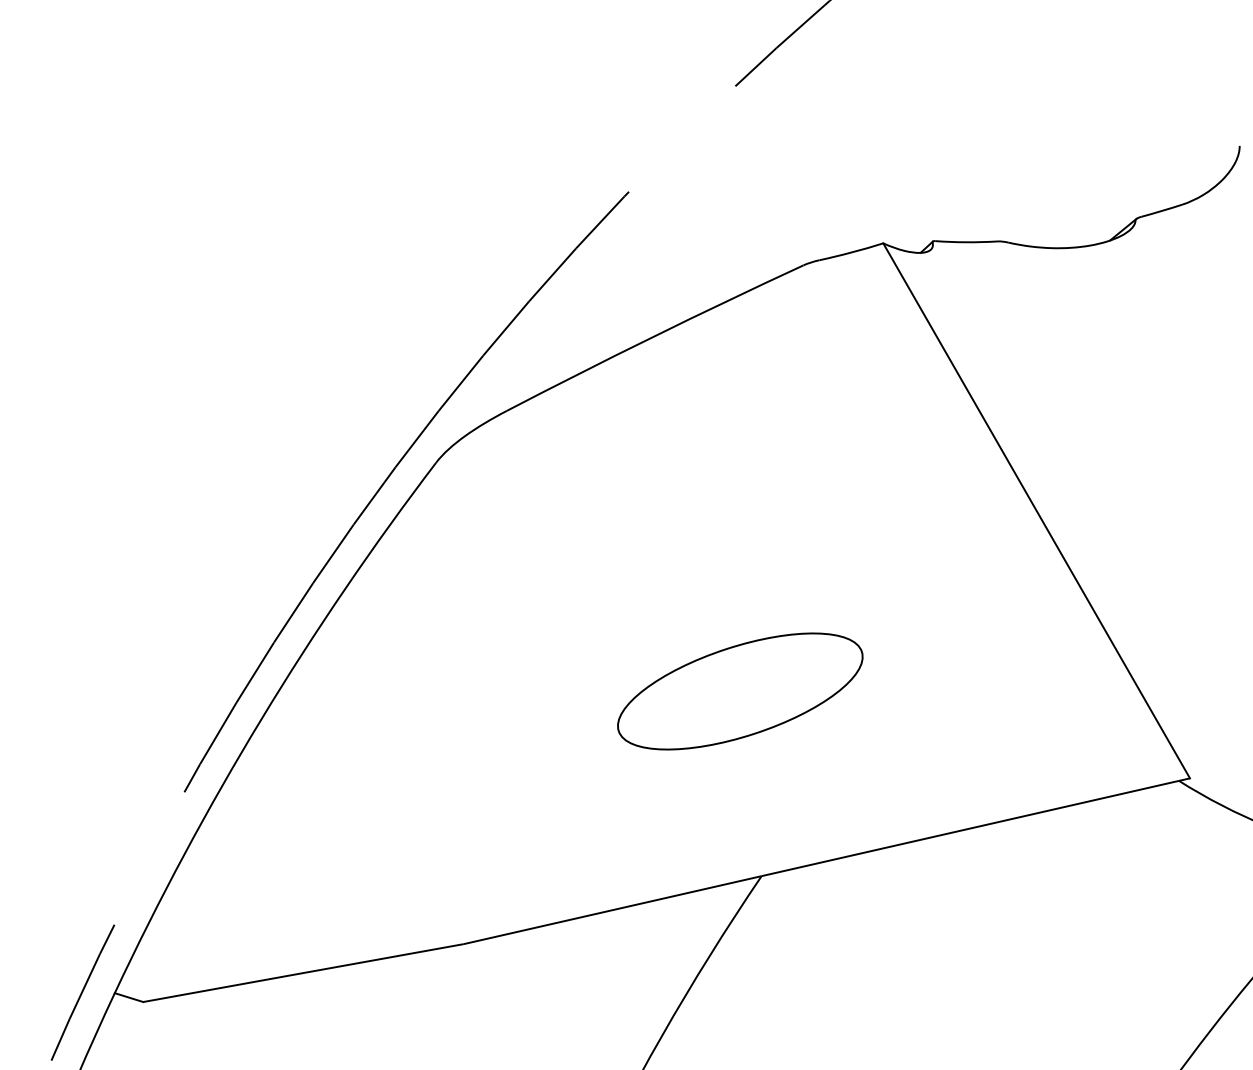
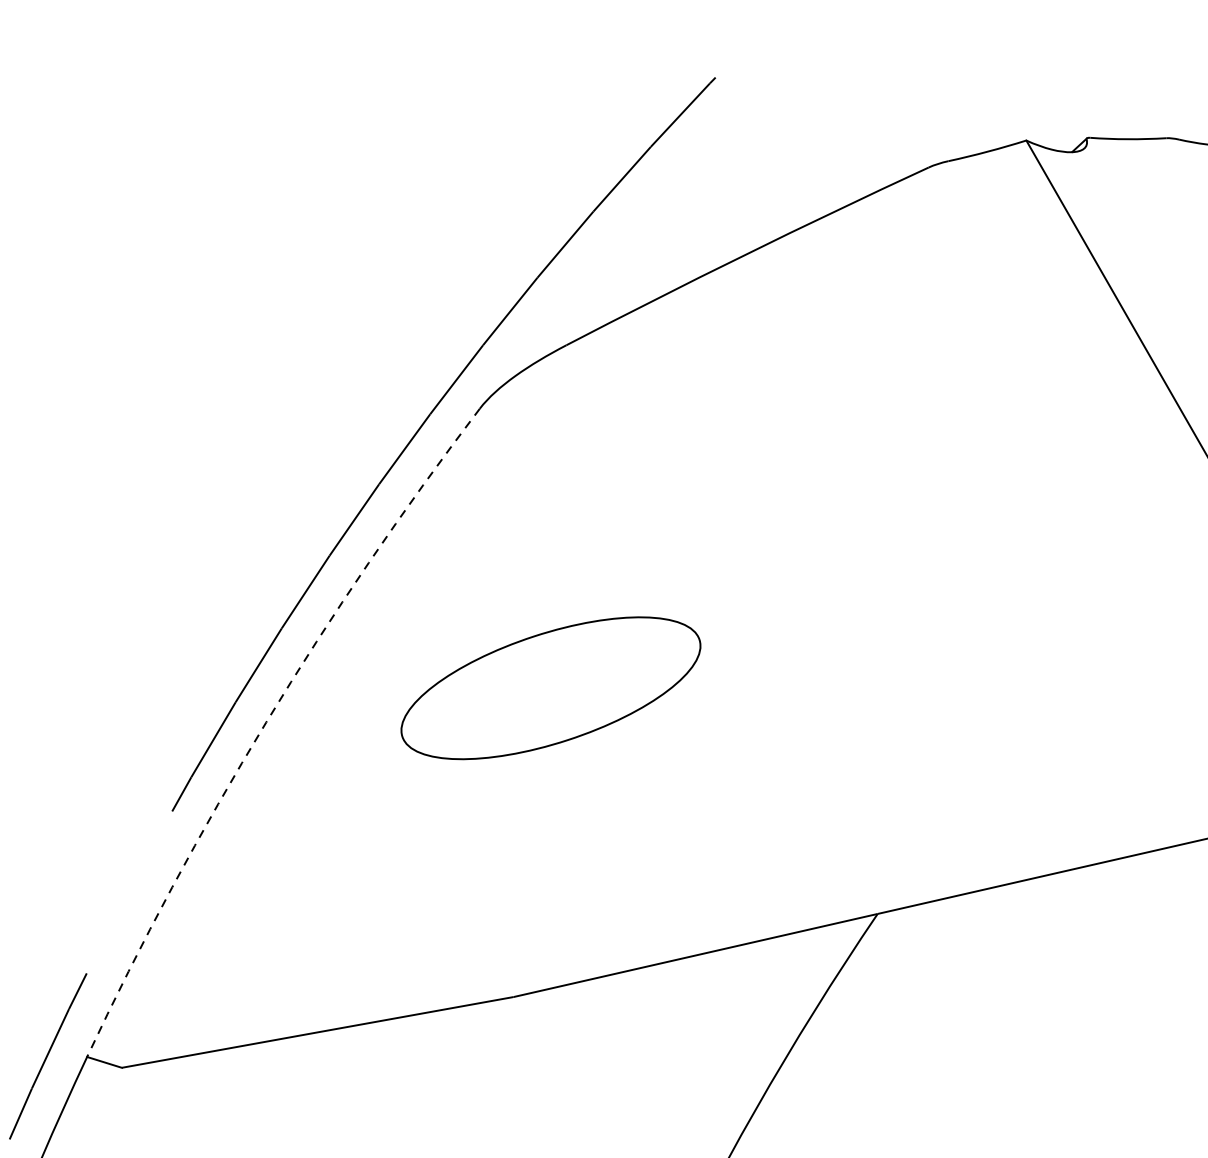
part: (740, 691) -> (551, 688), moved
arc: (261, 719) -> (266, 722), solid -> dashed

